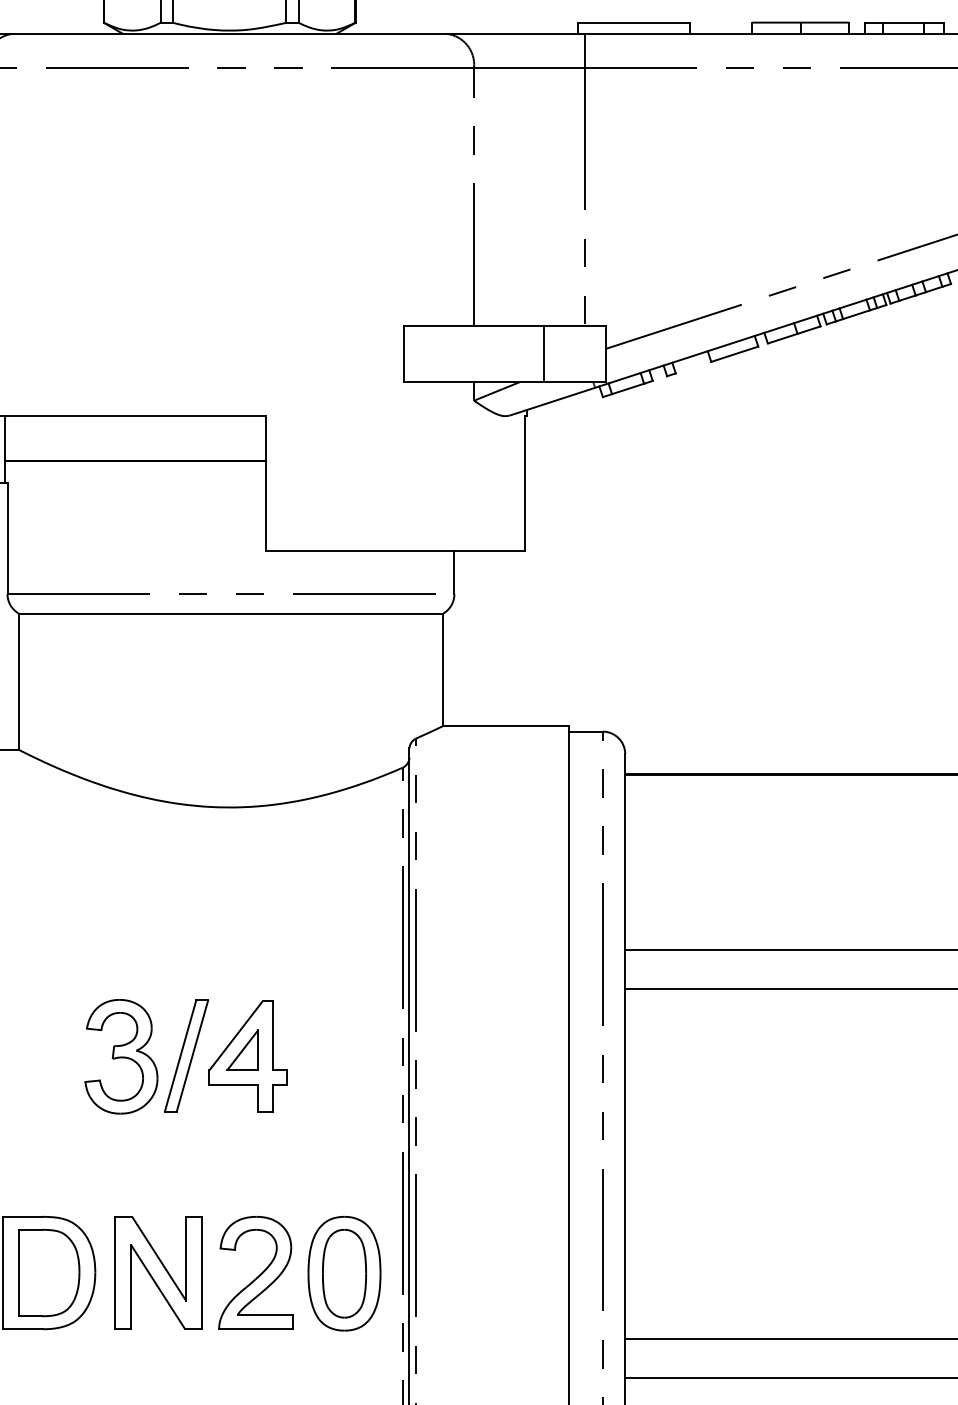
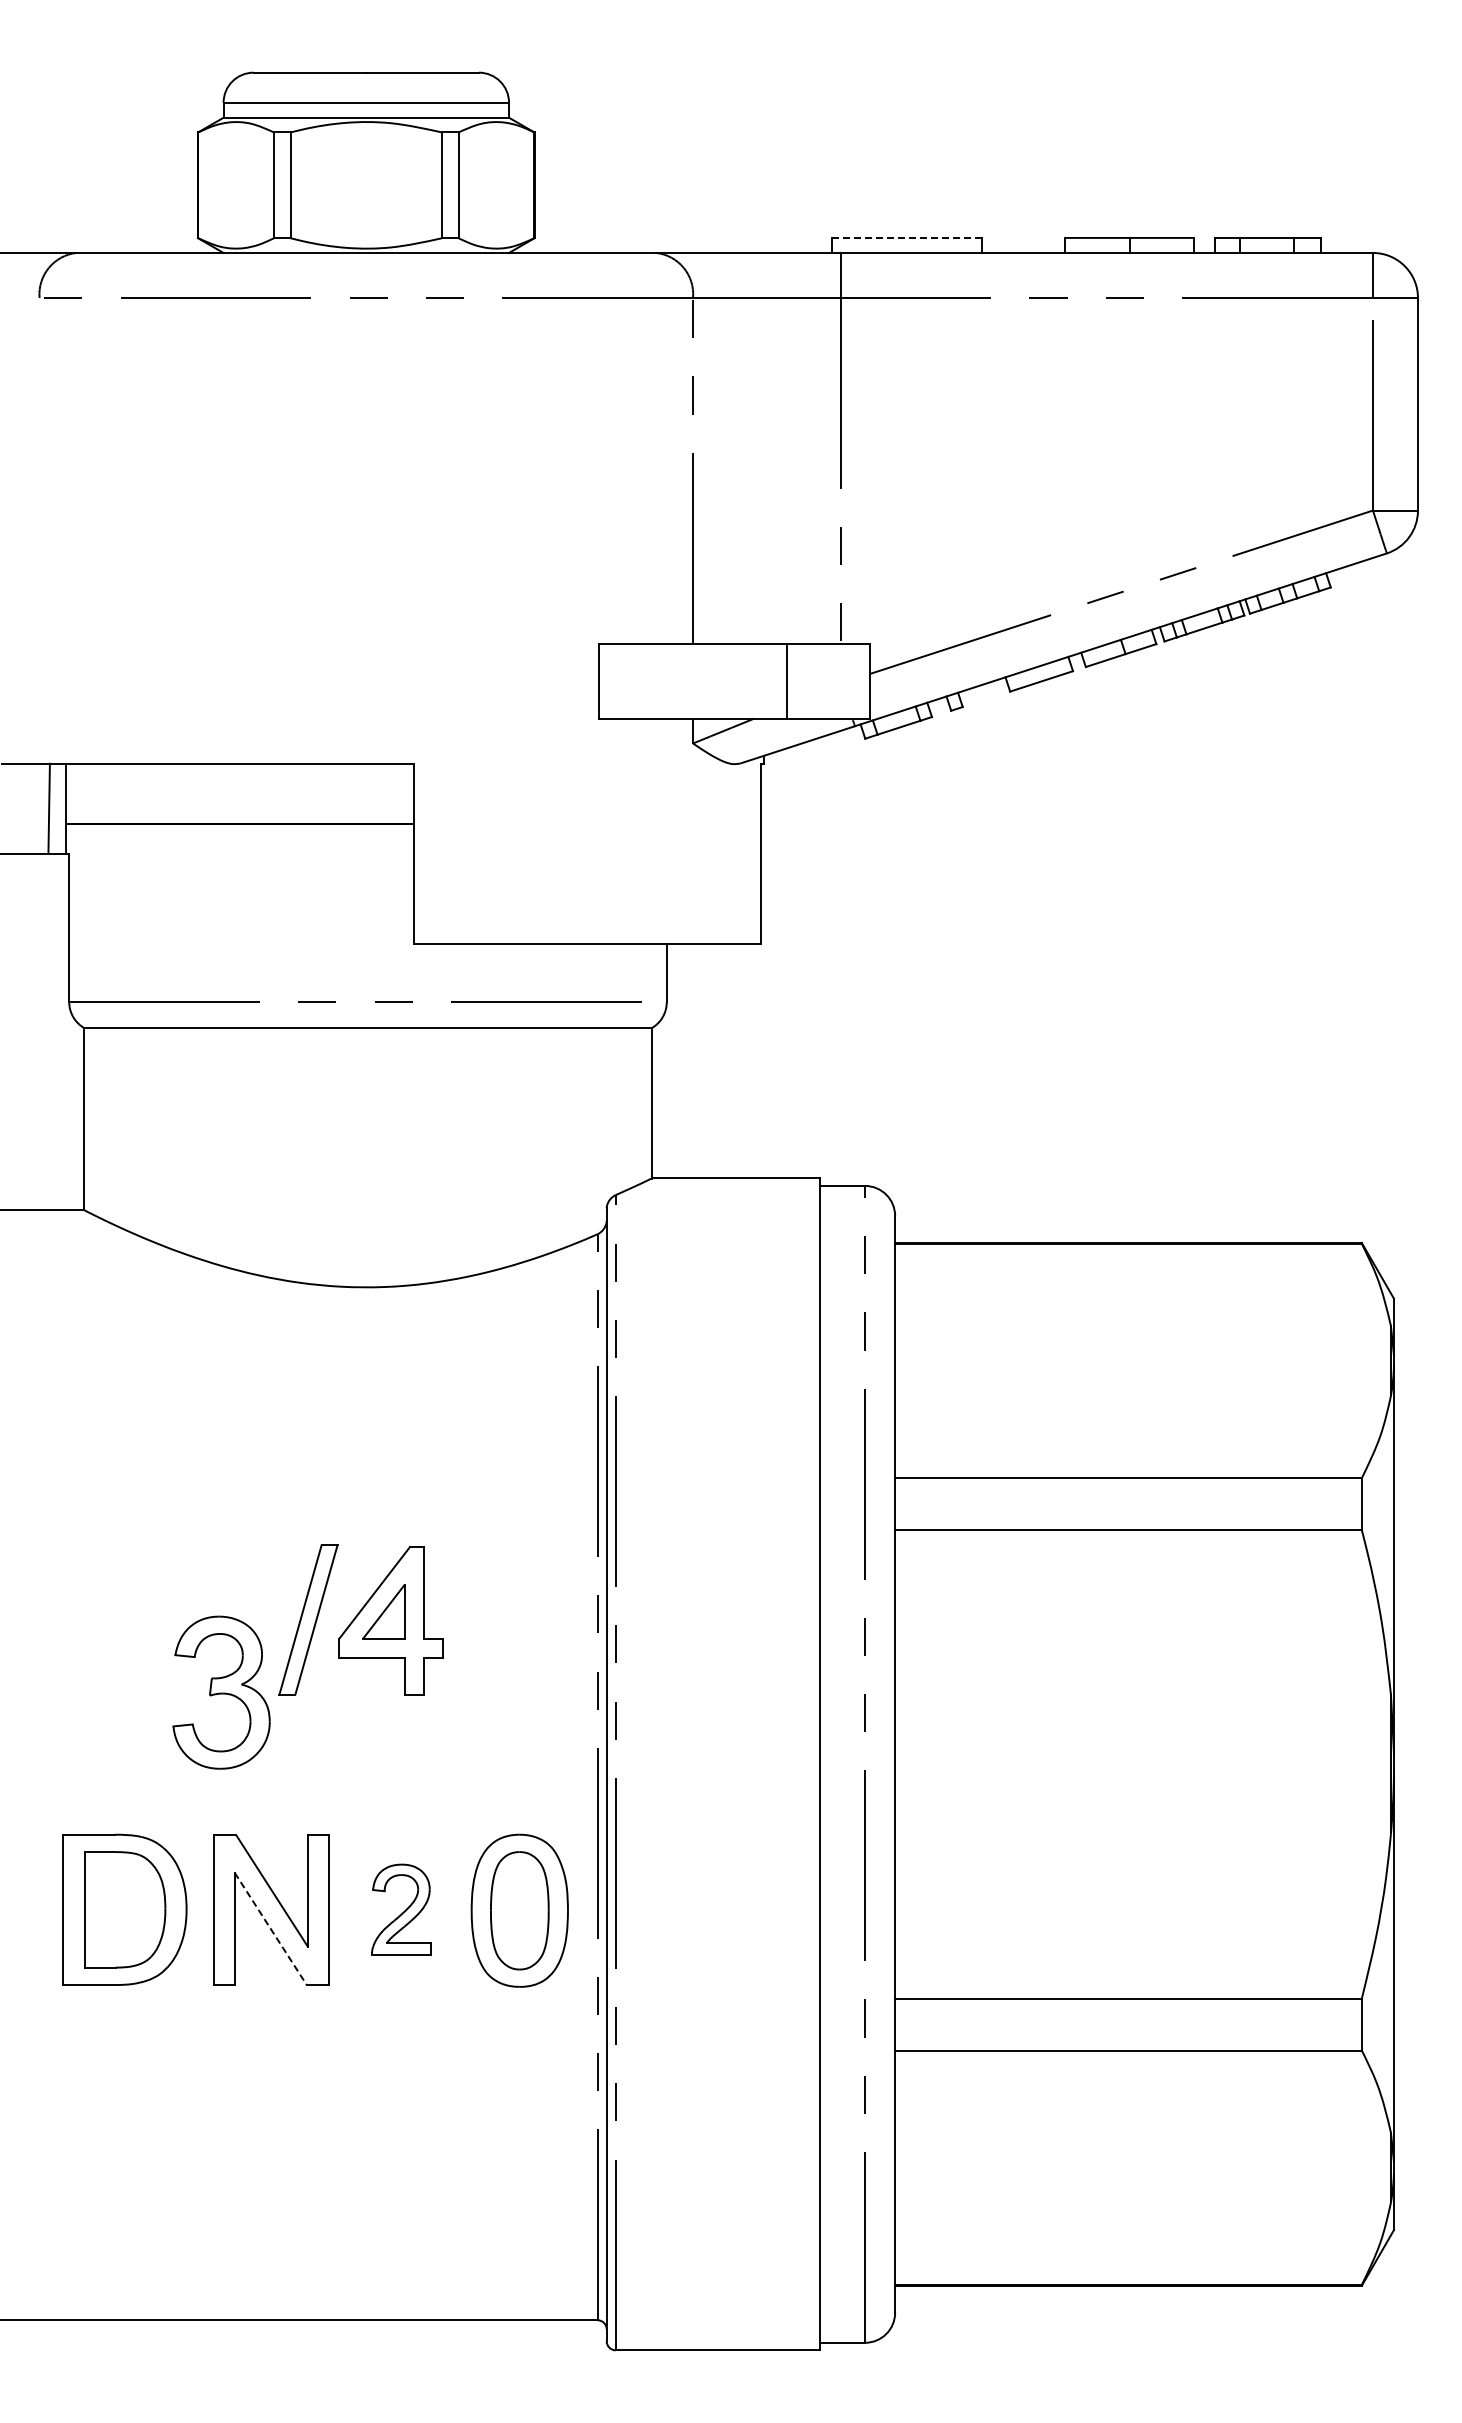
line: (634, 22) -> (907, 237), solid -> dashed
part: (121, 1056) -> (221, 1692), moved
part: (256, 1272) -> (401, 1909), size x0.6
line: (158, 1287) -> (271, 1929), solid -> dashed

